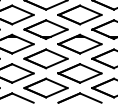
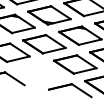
part: (45, 87) -> (38, 72), removed

